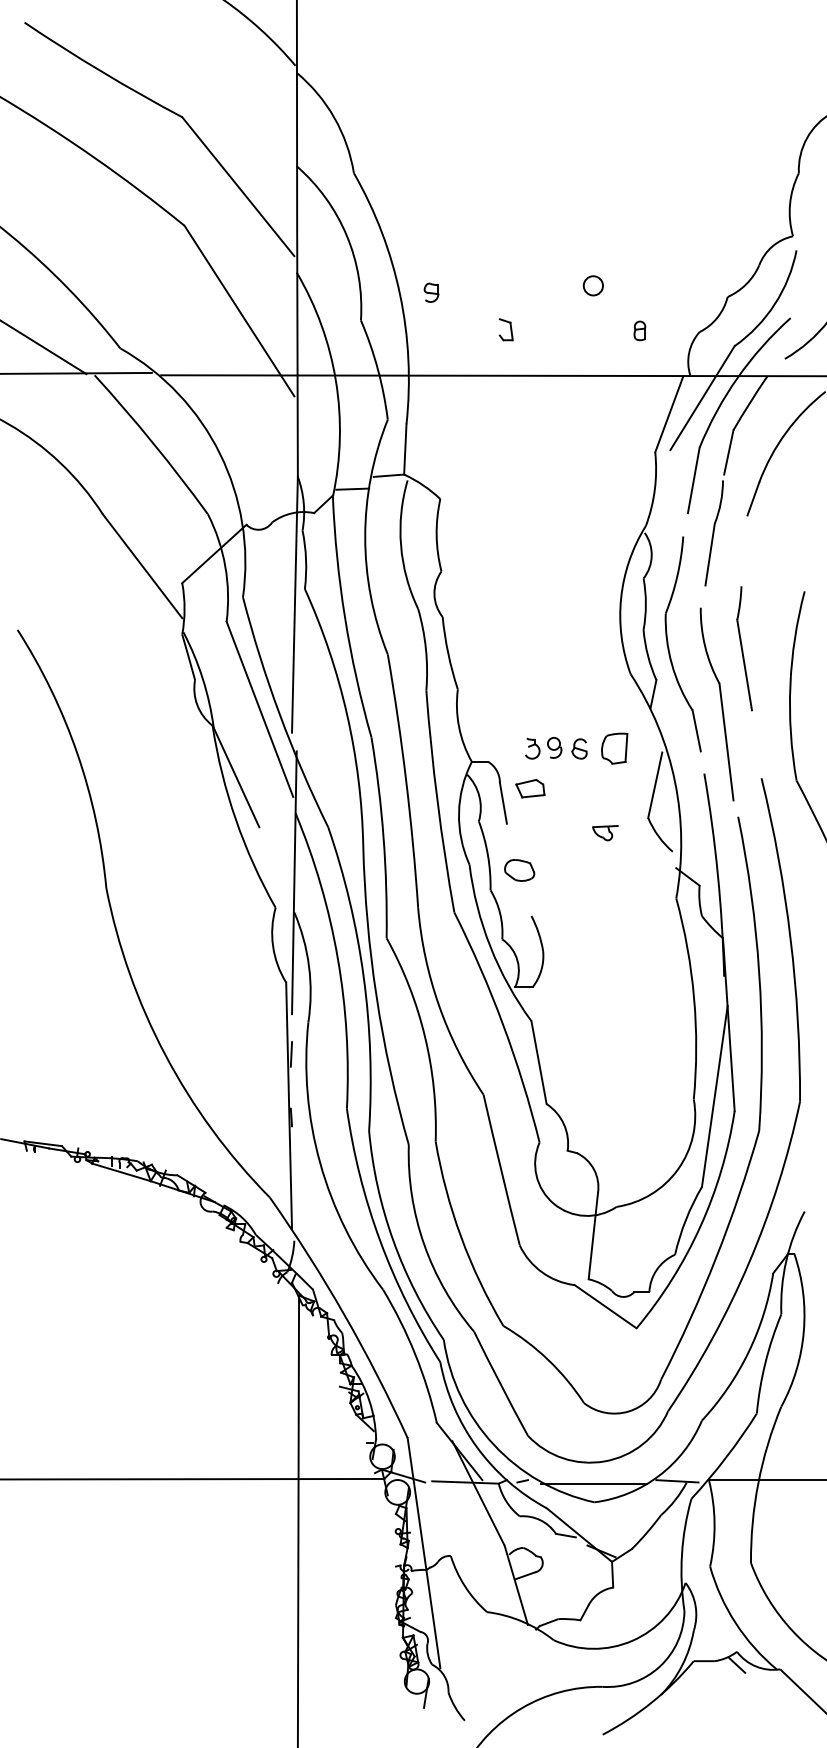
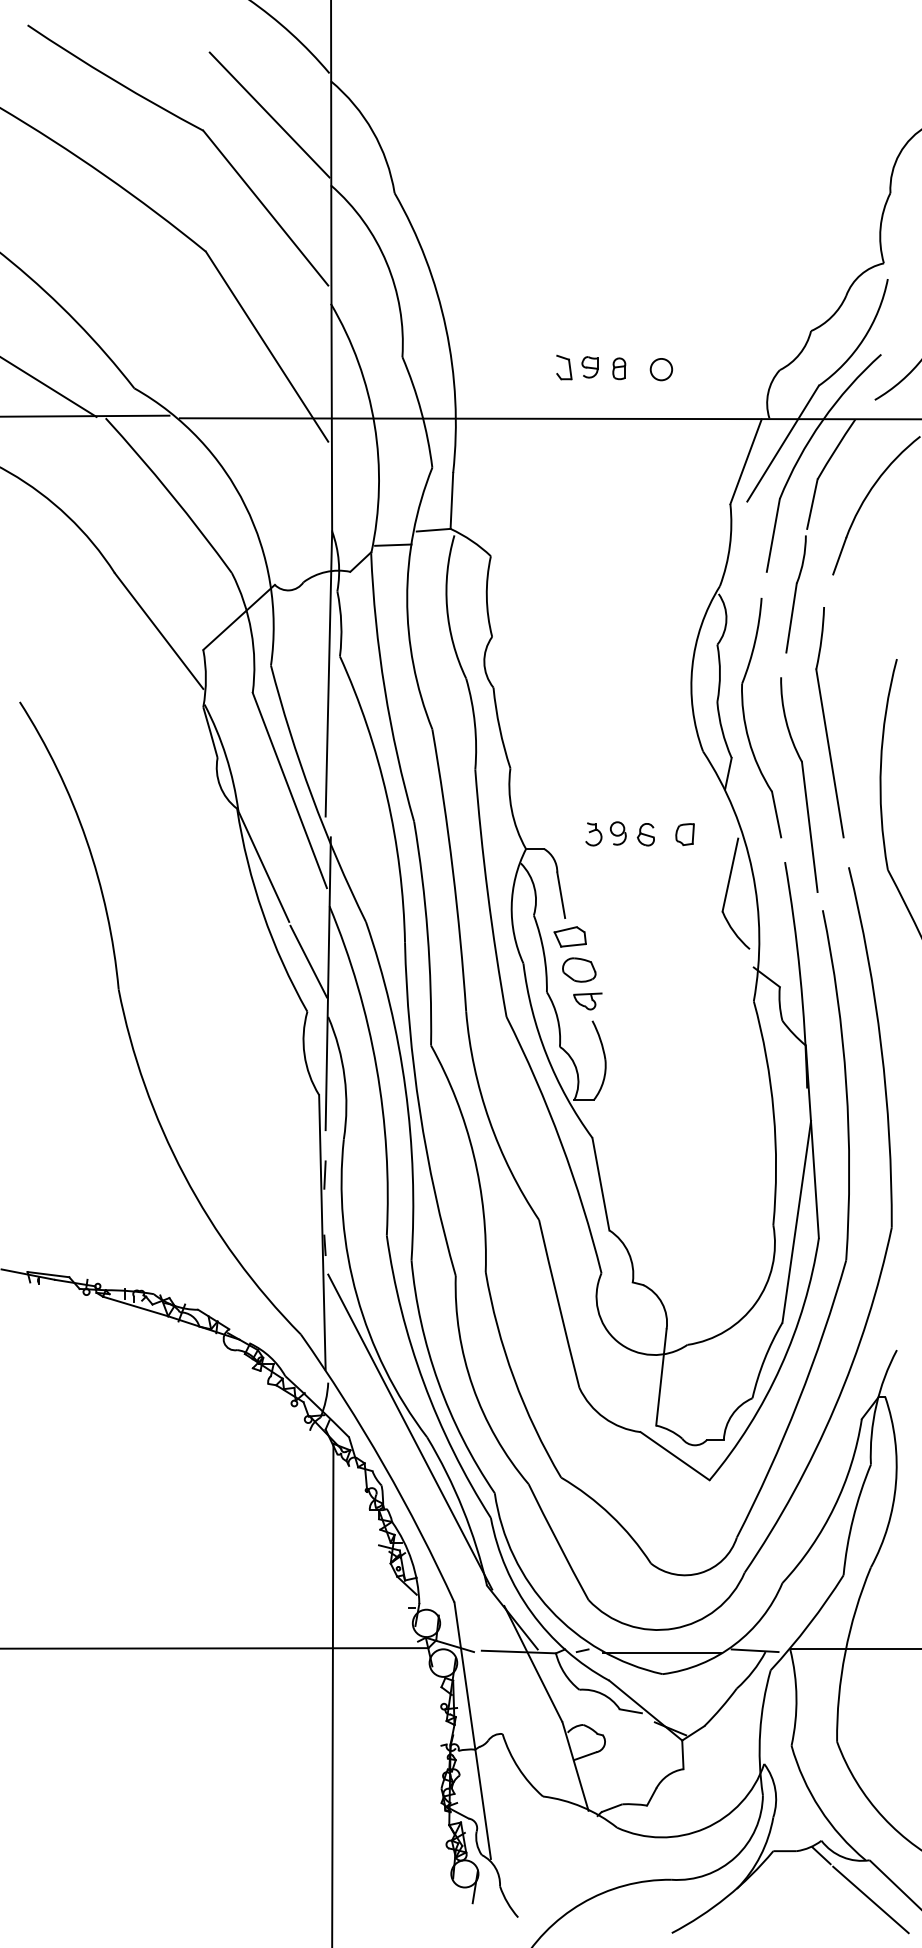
line: (241, 102) -> (269, 114), added
circle: (593, 285) -> (661, 369), moved
part: (430, 292) -> (589, 367), moved
part: (640, 330) -> (619, 368), moved
part: (744, 648) -> (829, 722), size x1.67
part: (614, 748) -> (684, 834), size x0.62
part: (529, 788) -> (569, 936), moved
part: (605, 833) -> (587, 1001), moved
line: (276, 862) -> (308, 961), added
line: (368, 1284) -> (410, 1431), added
line: (780, 1704) -> (870, 1899), added

